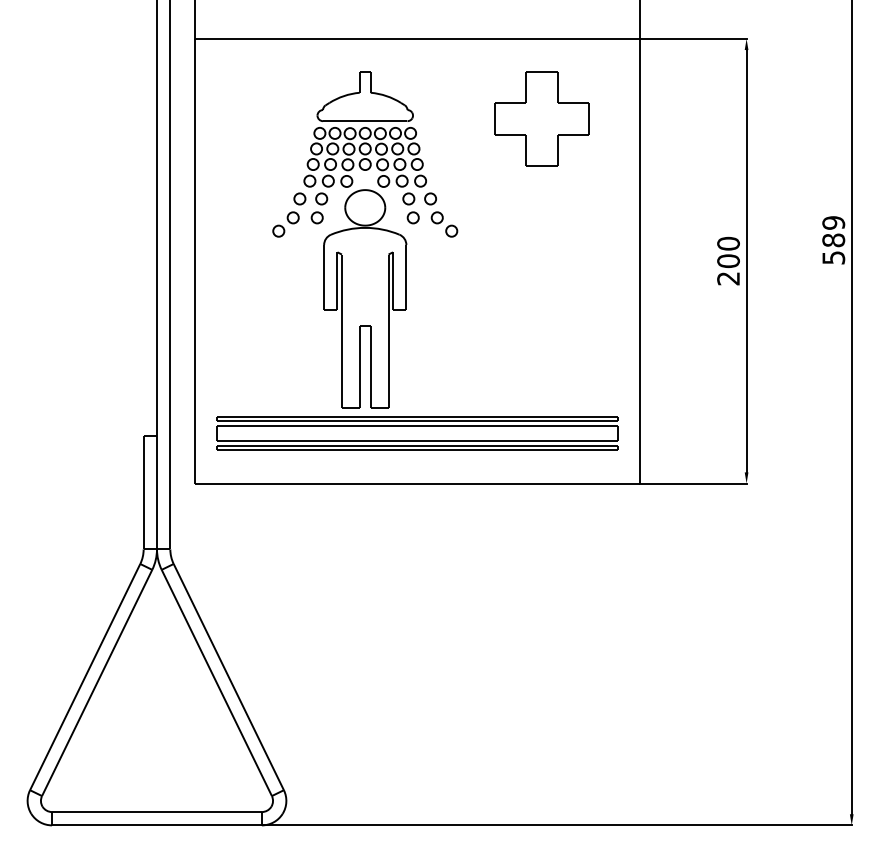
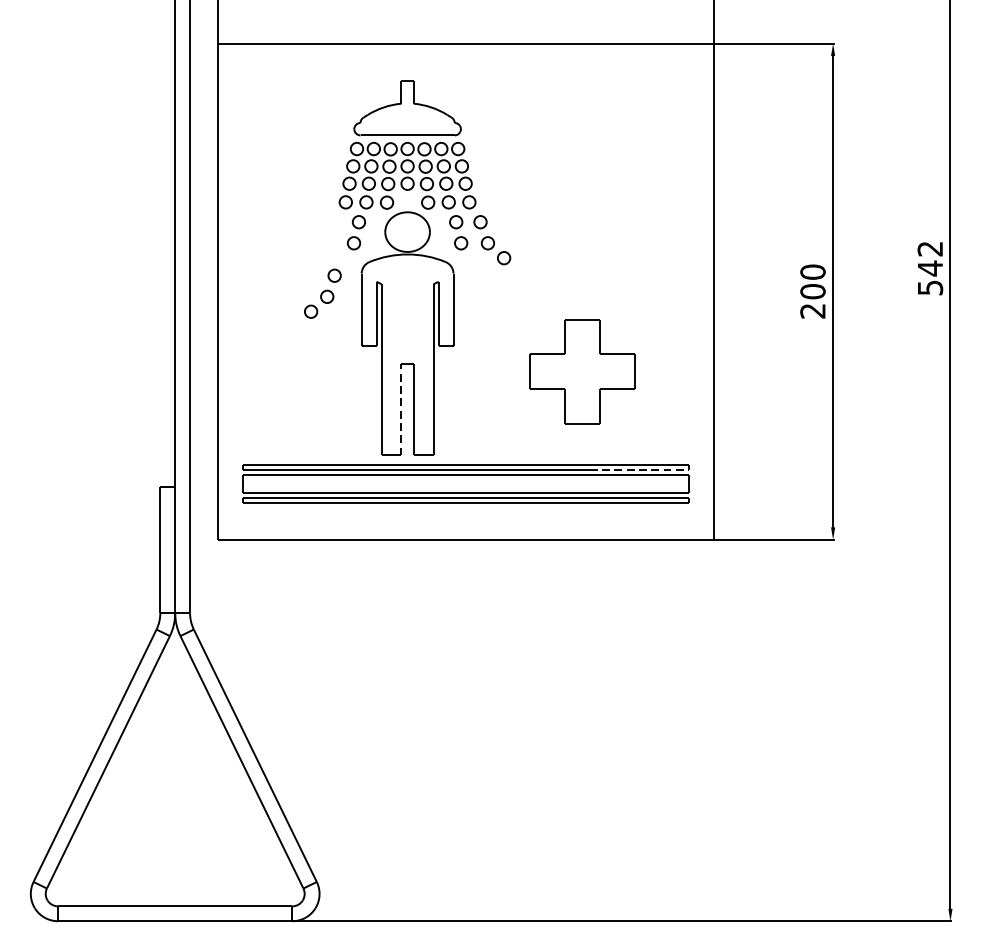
part: (541, 118) -> (581, 371), moved
part: (289, 214) -> (323, 293), moved
text: (833, 231) -> (930, 258), 589 -> 542
line: (359, 366) -> (401, 409), solid -> dashed
line: (573, 421) -> (639, 470), solid -> dashed

